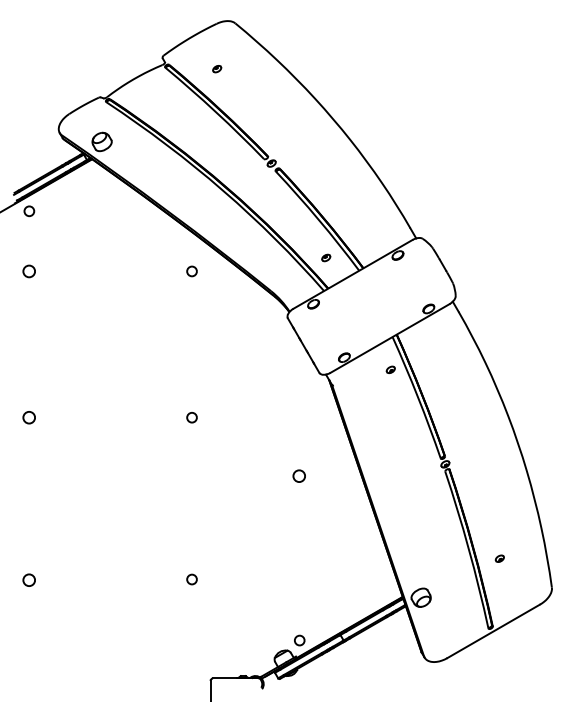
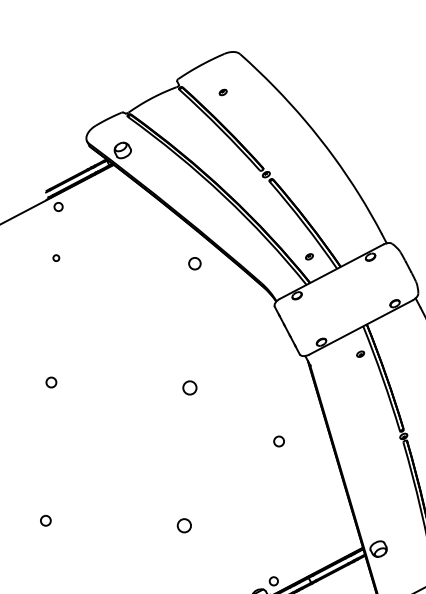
circle: (28, 271) -> (55, 258), size x0.6
circle: (191, 271) -> (194, 263), size x1.4
circle: (191, 417) -> (189, 387), size x1.6
circle: (191, 579) -> (183, 525), size x1.6

